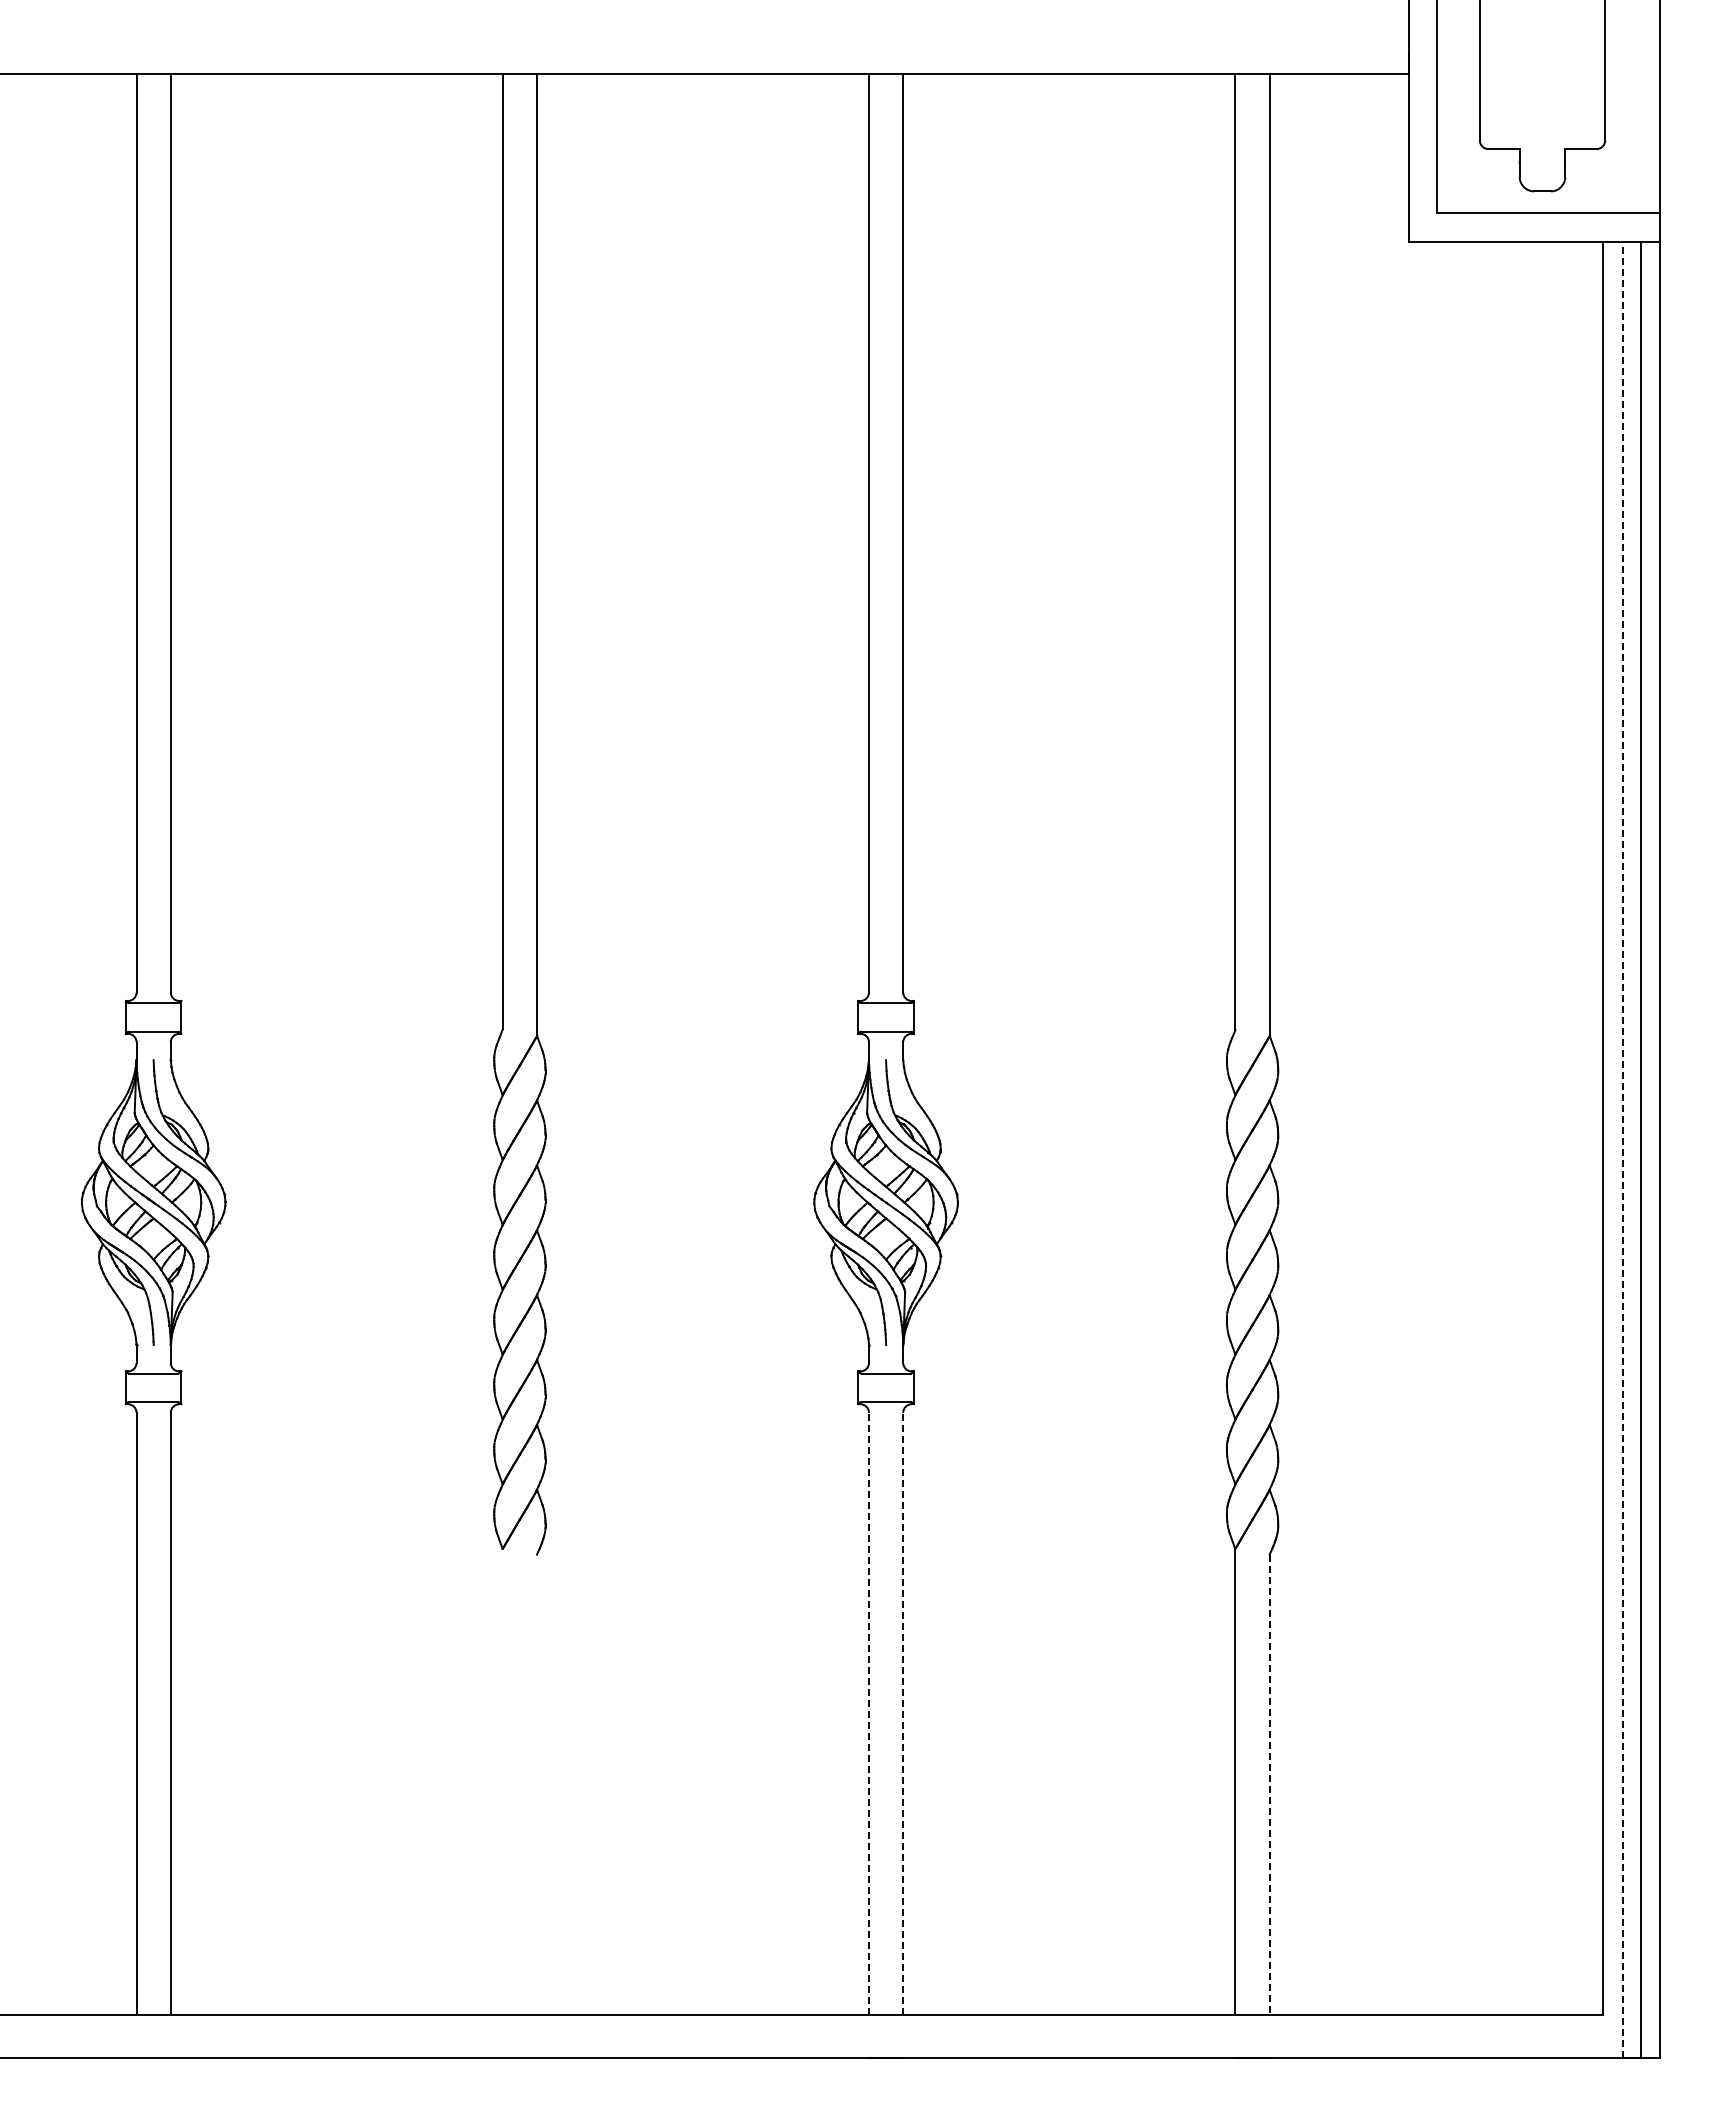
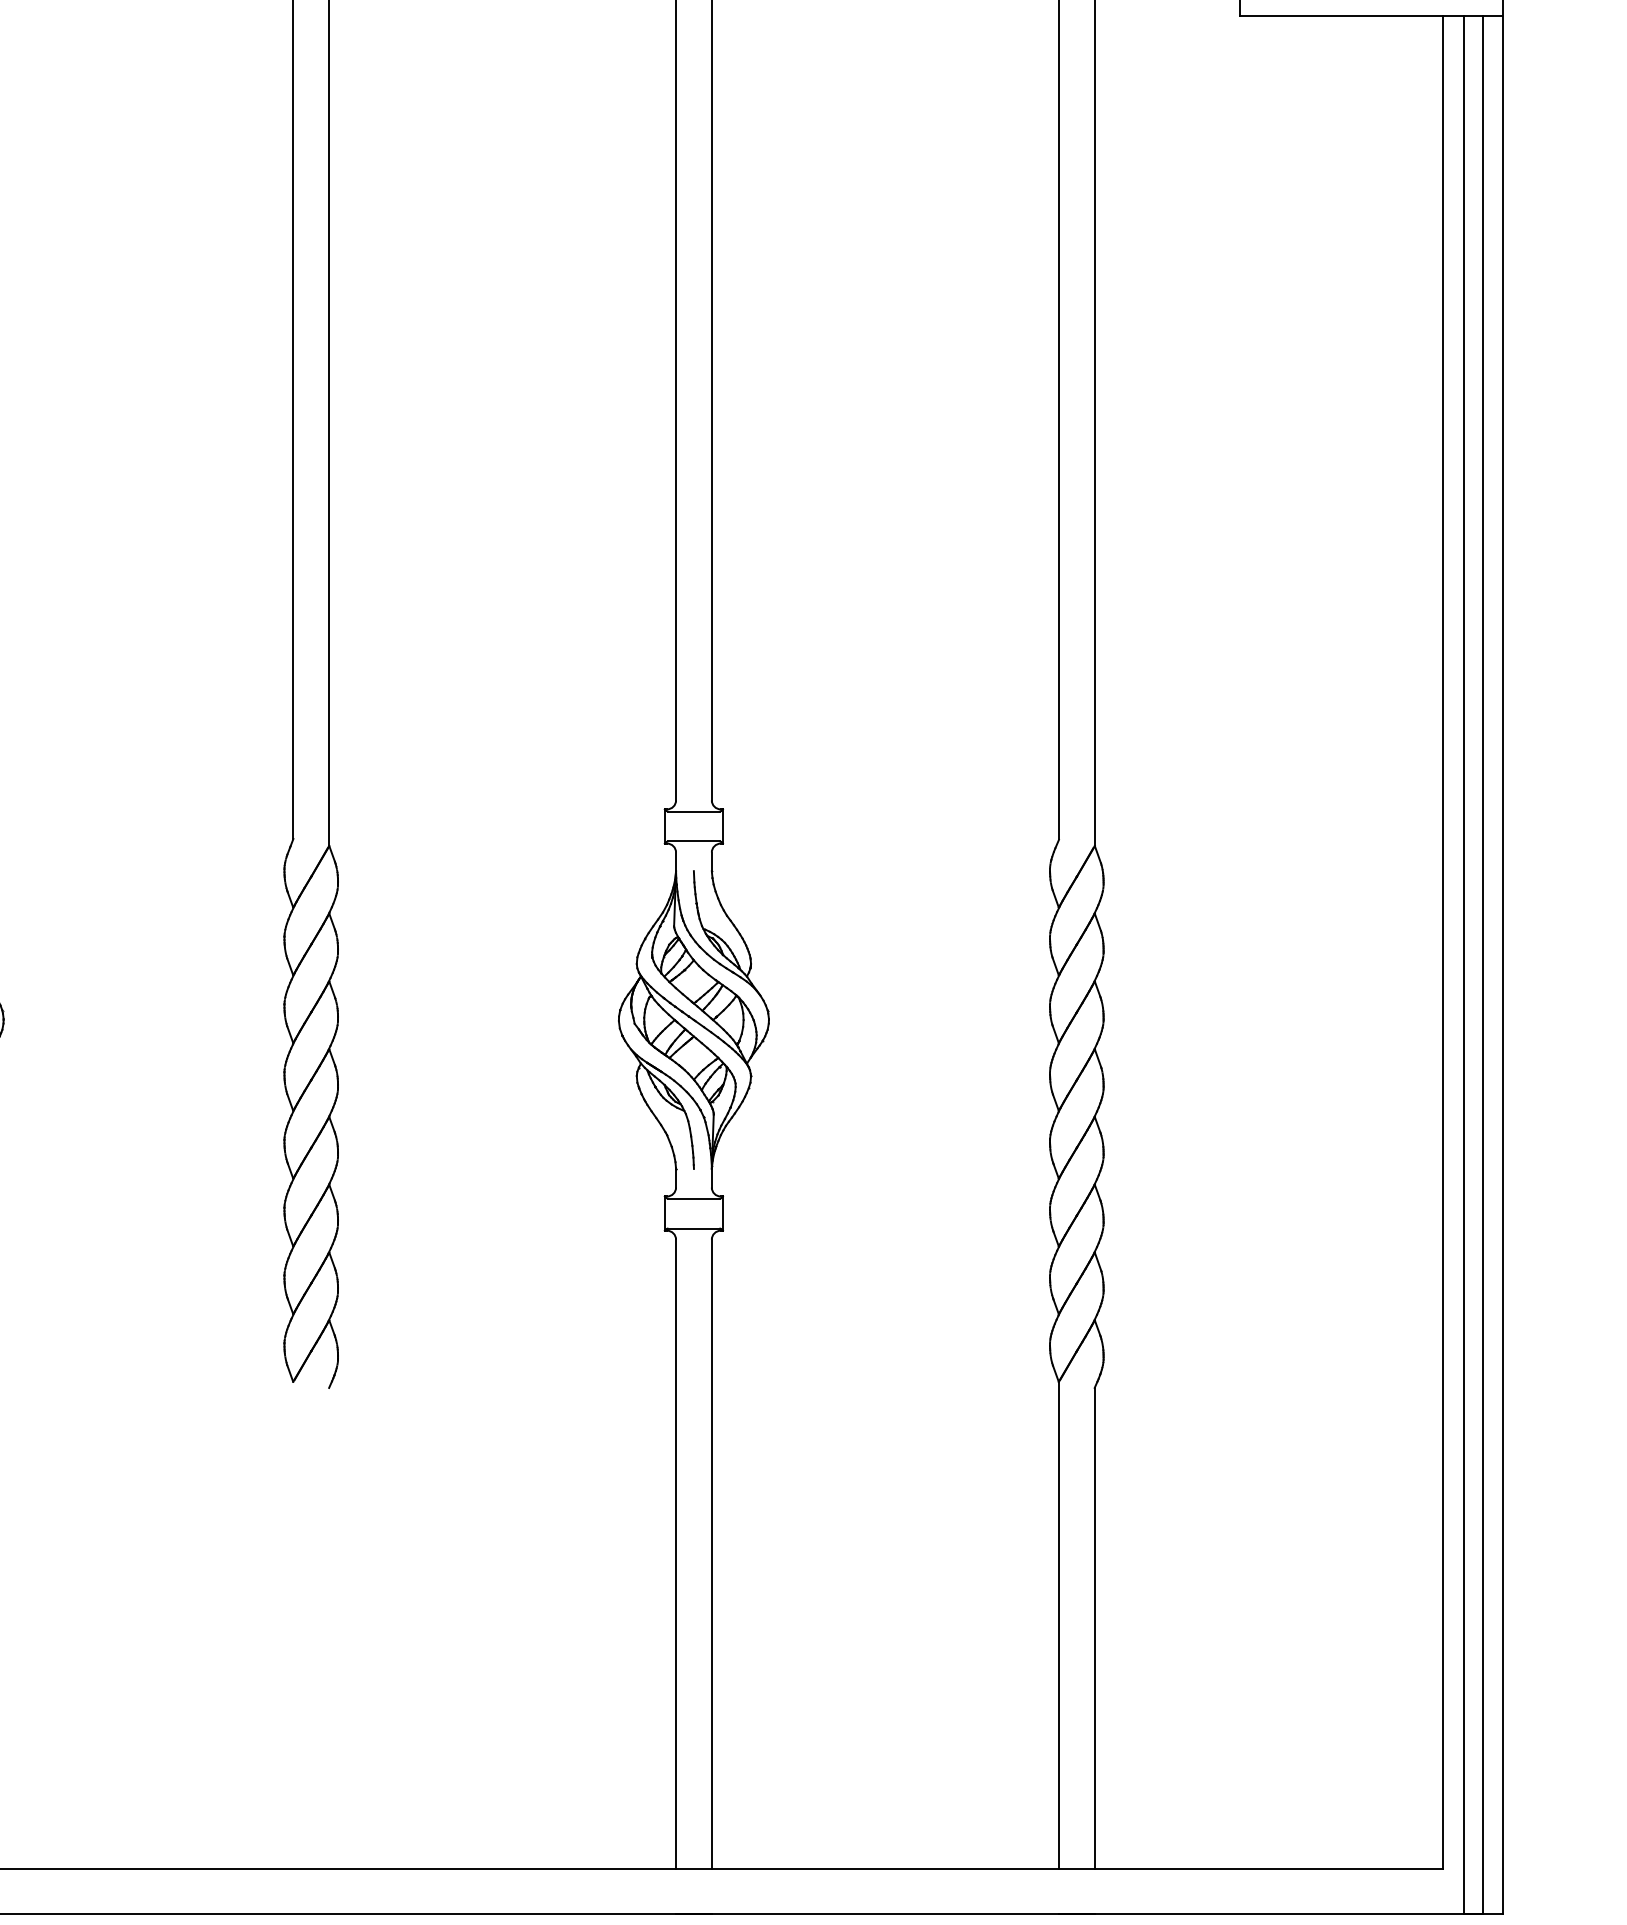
line: (1622, 1149) -> (1463, 964), dashed -> solid
line: (868, 1713) -> (675, 1553), dashed -> solid
line: (903, 1713) -> (712, 1553), dashed -> solid
line: (1269, 1784) -> (1094, 1628), dashed -> solid

